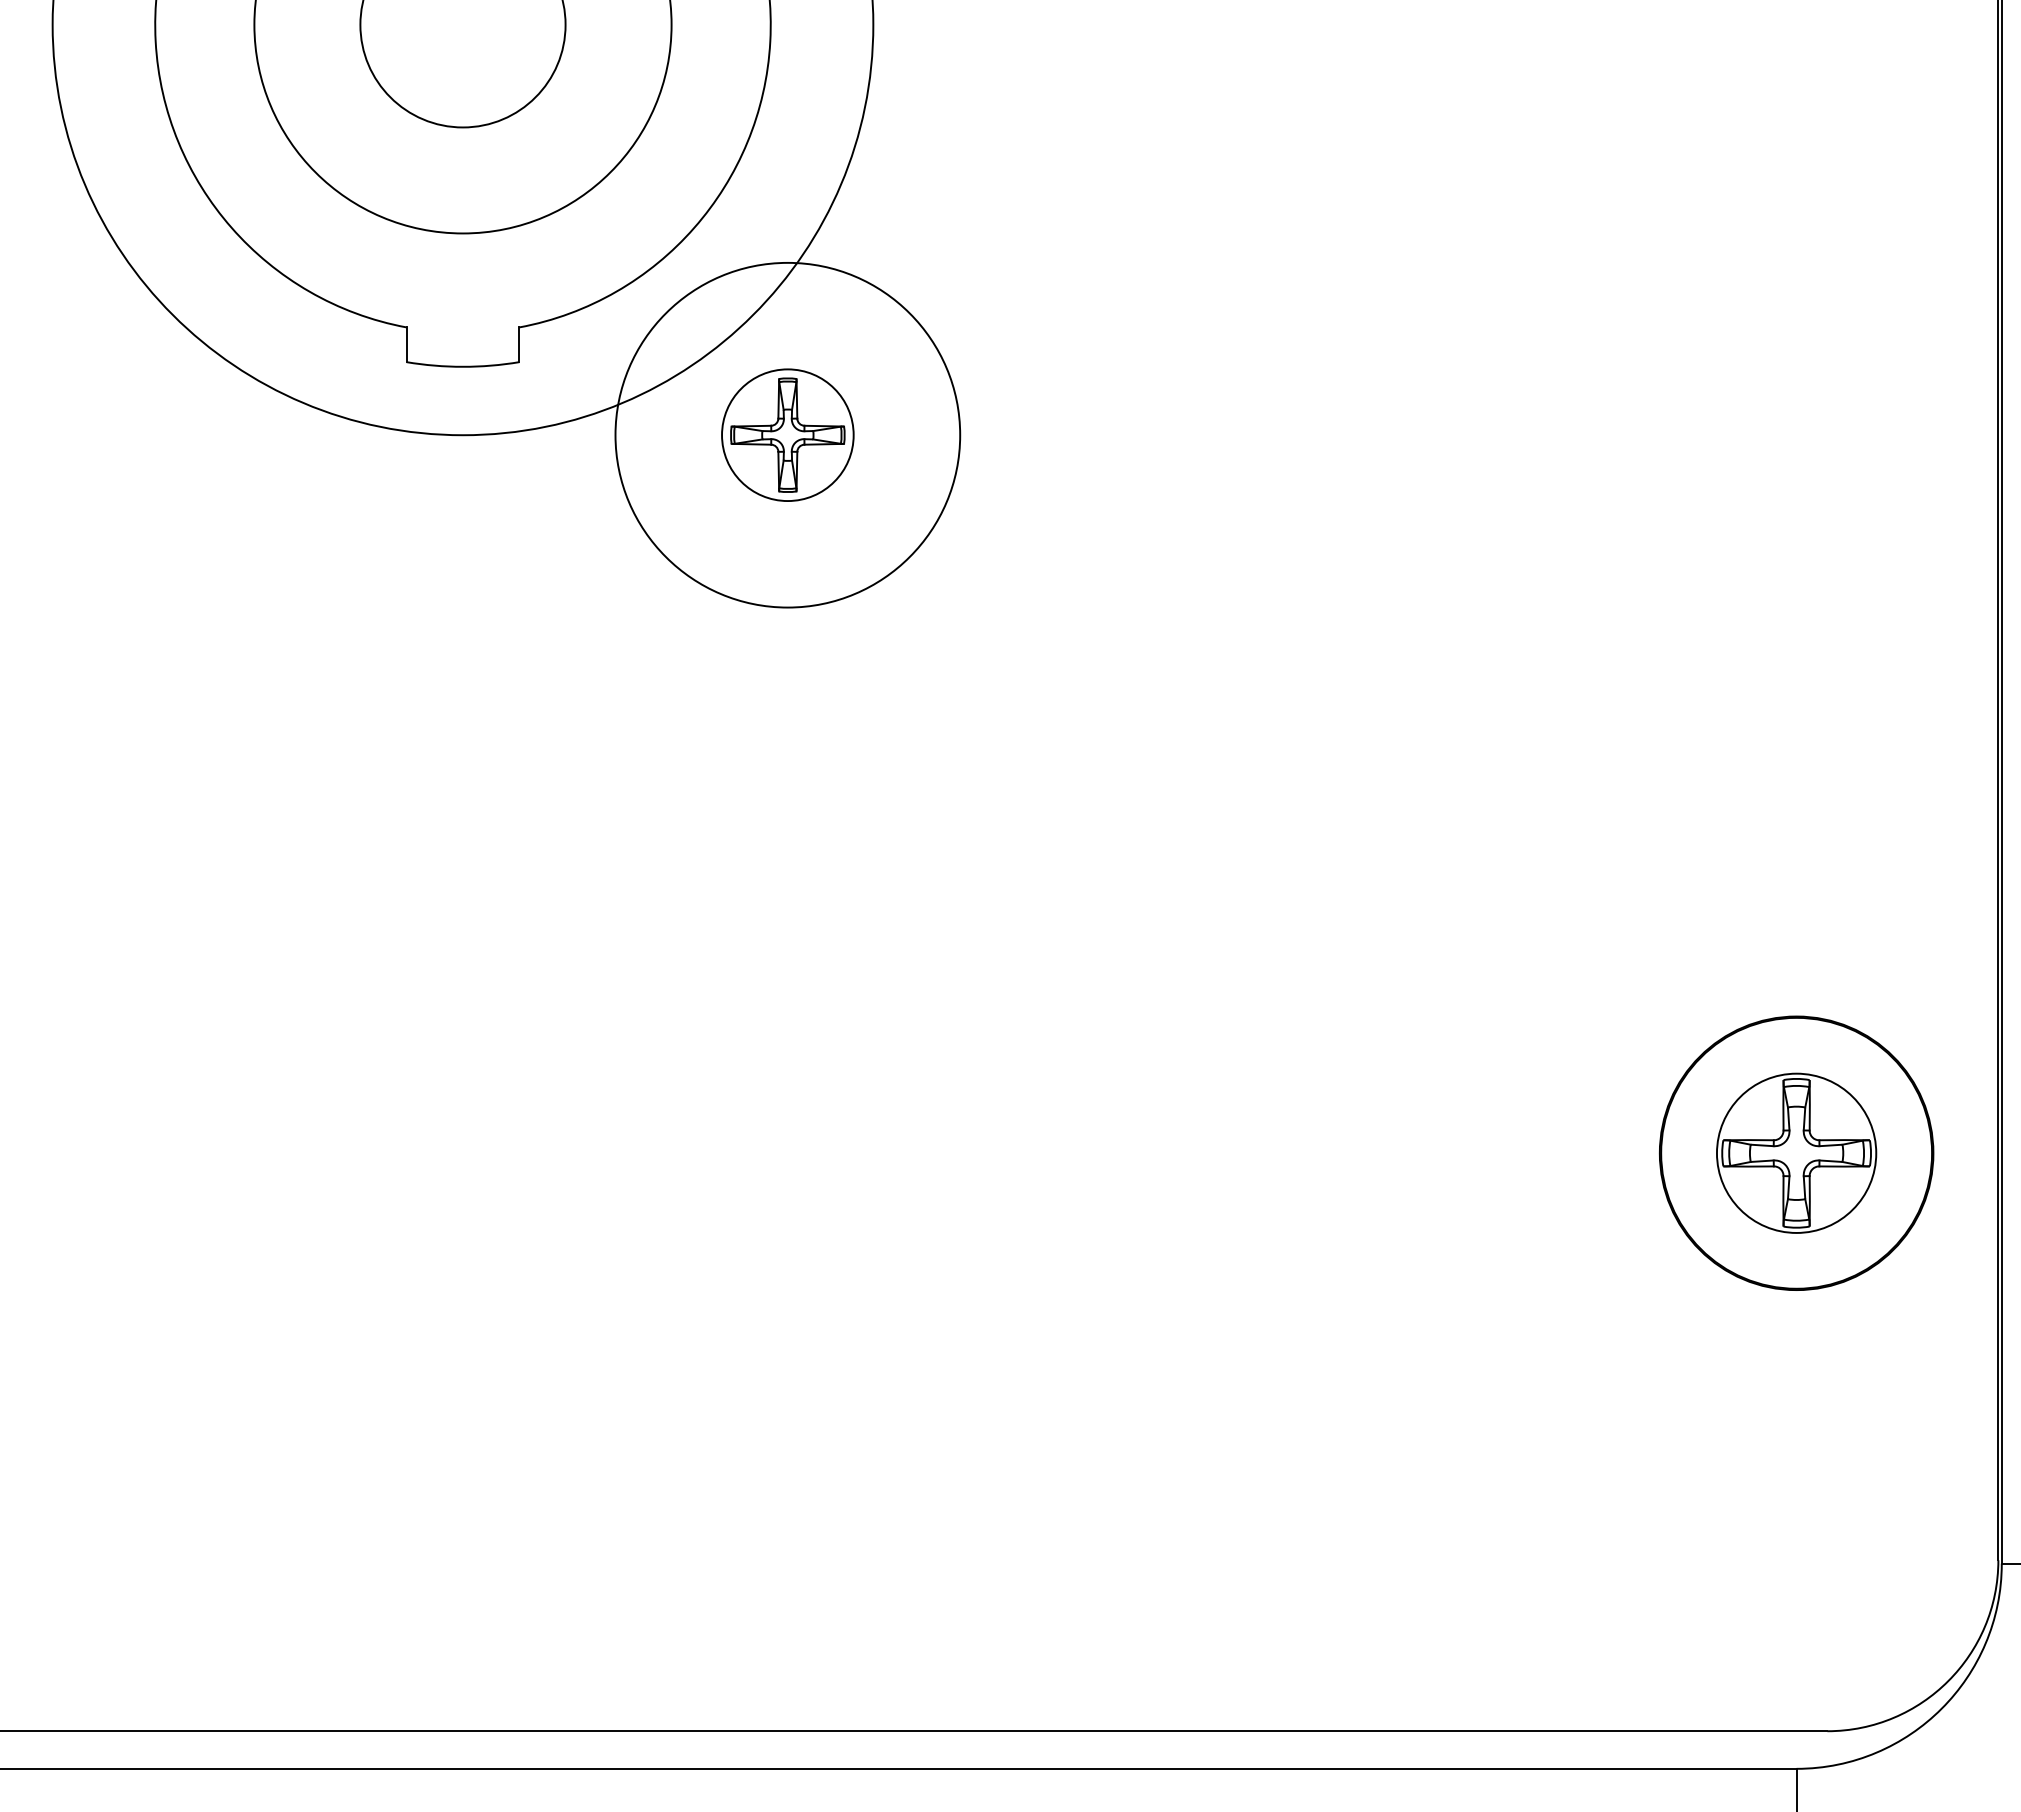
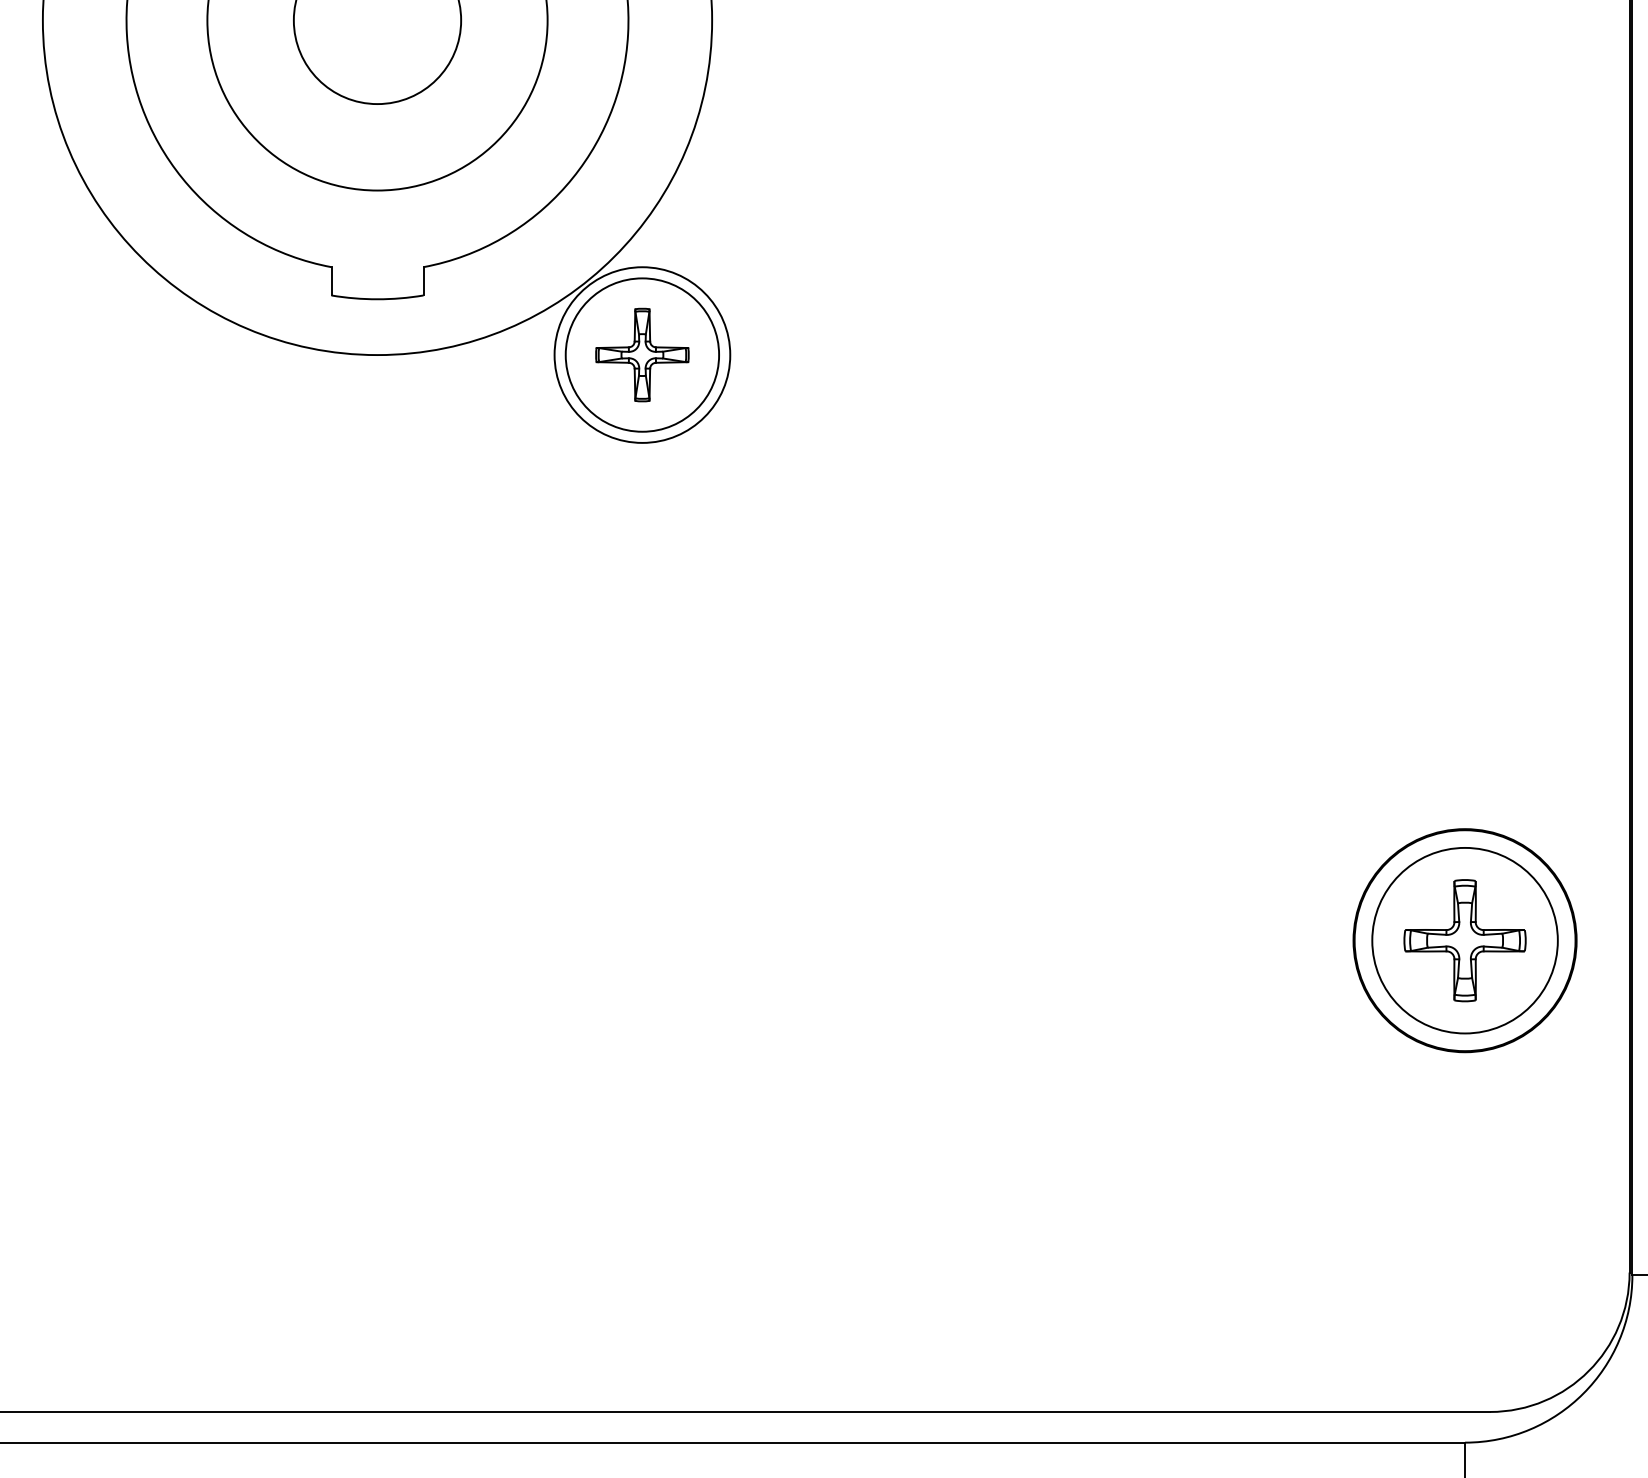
circle: (787, 434) -> (642, 354), size x0.62
circle: (787, 435) -> (642, 355), size x1.43
circle: (1796, 1153) -> (1464, 940), size x1.43

